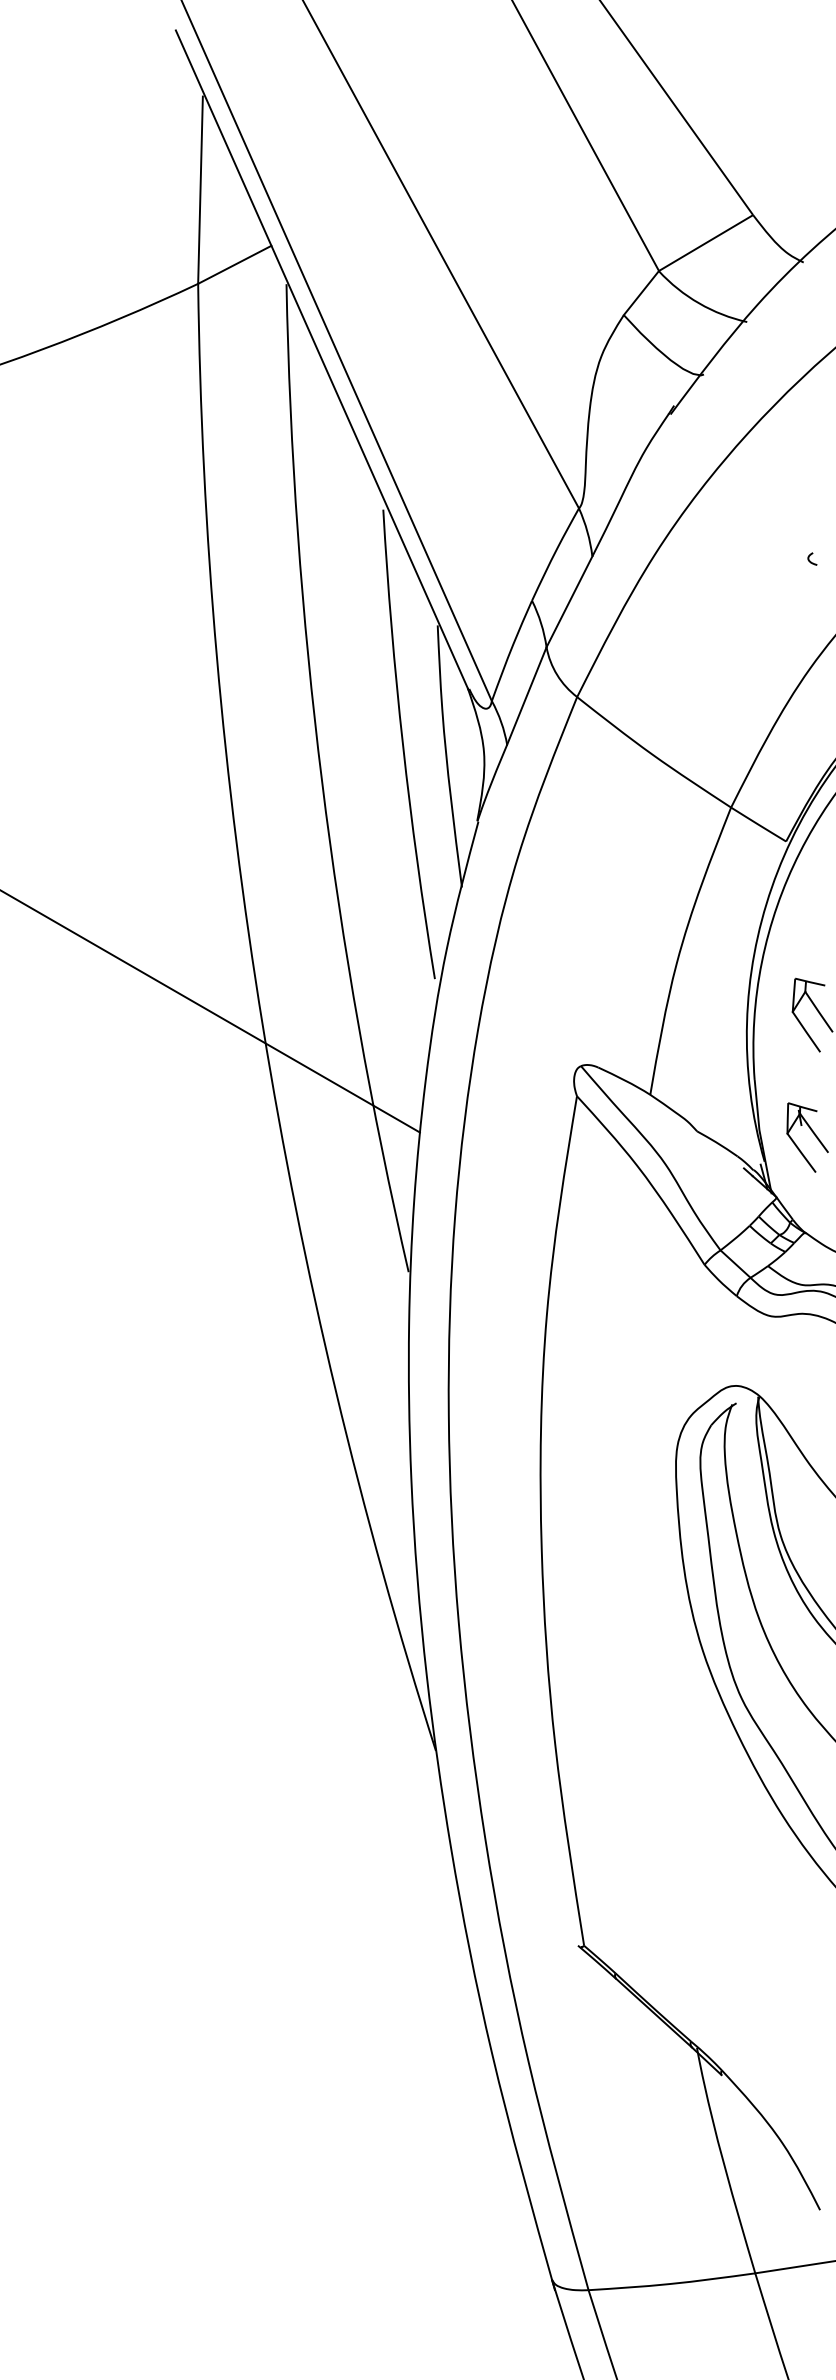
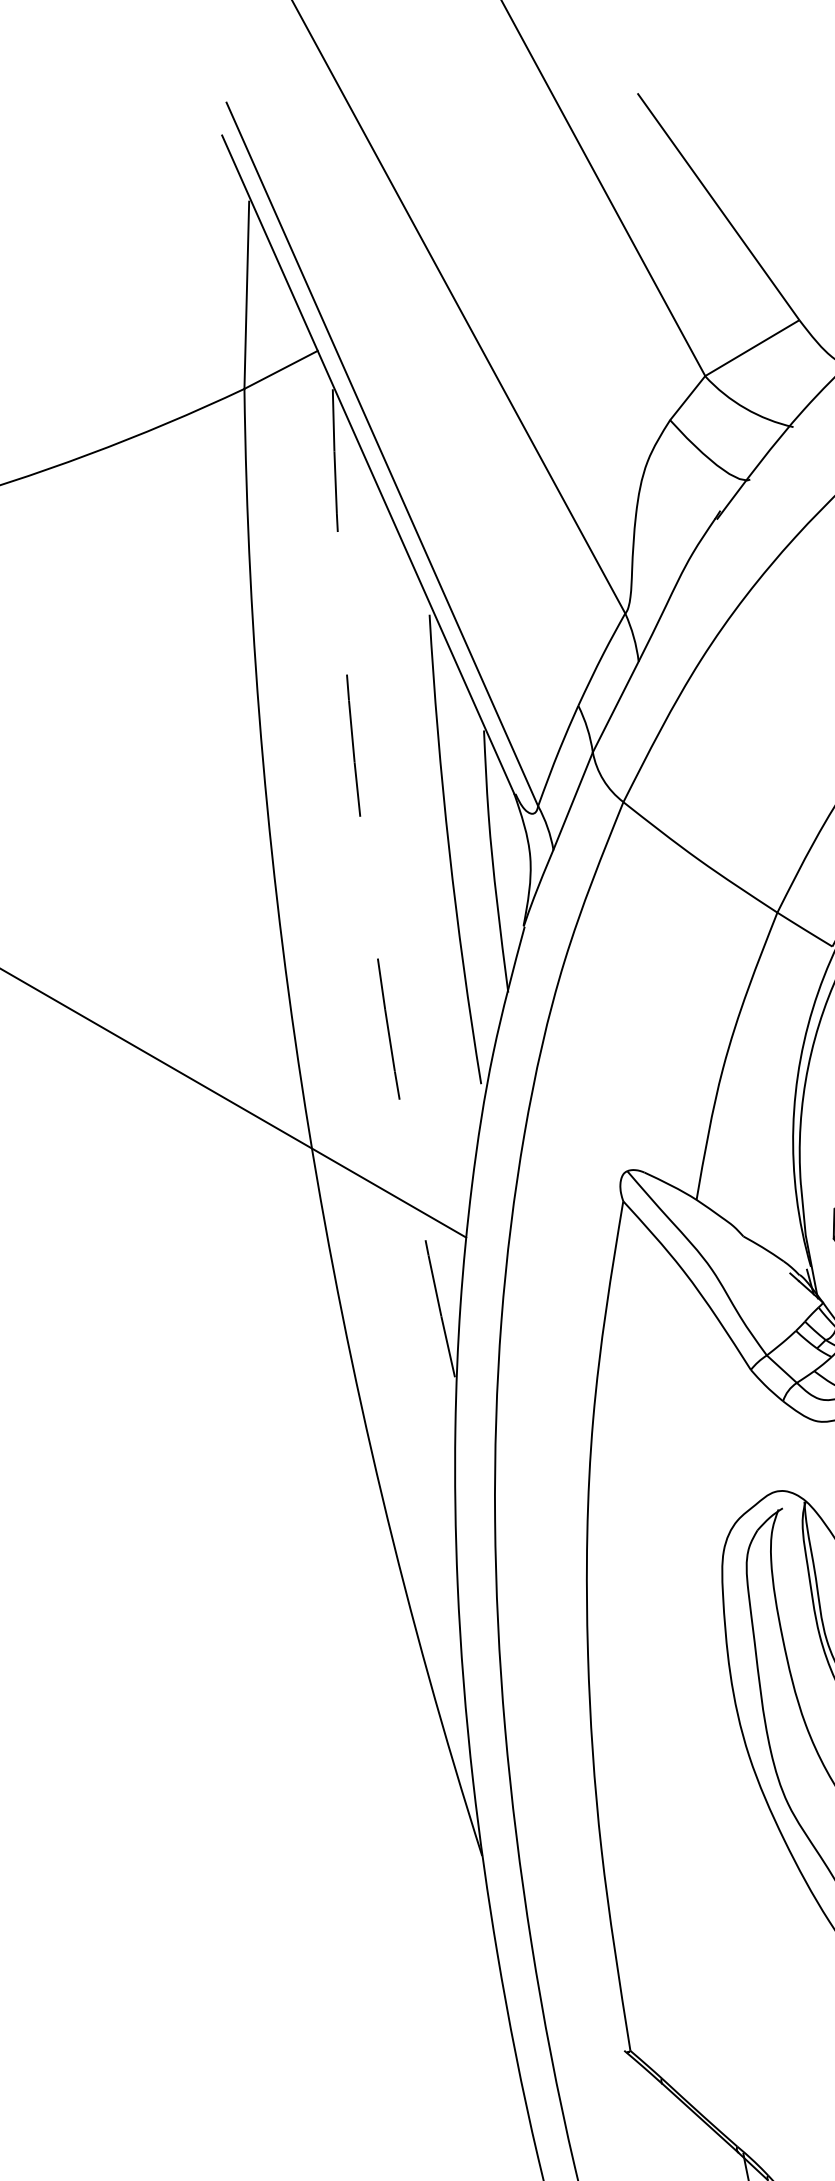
arc: (322, 781) -> (368, 886), solid -> dashed

